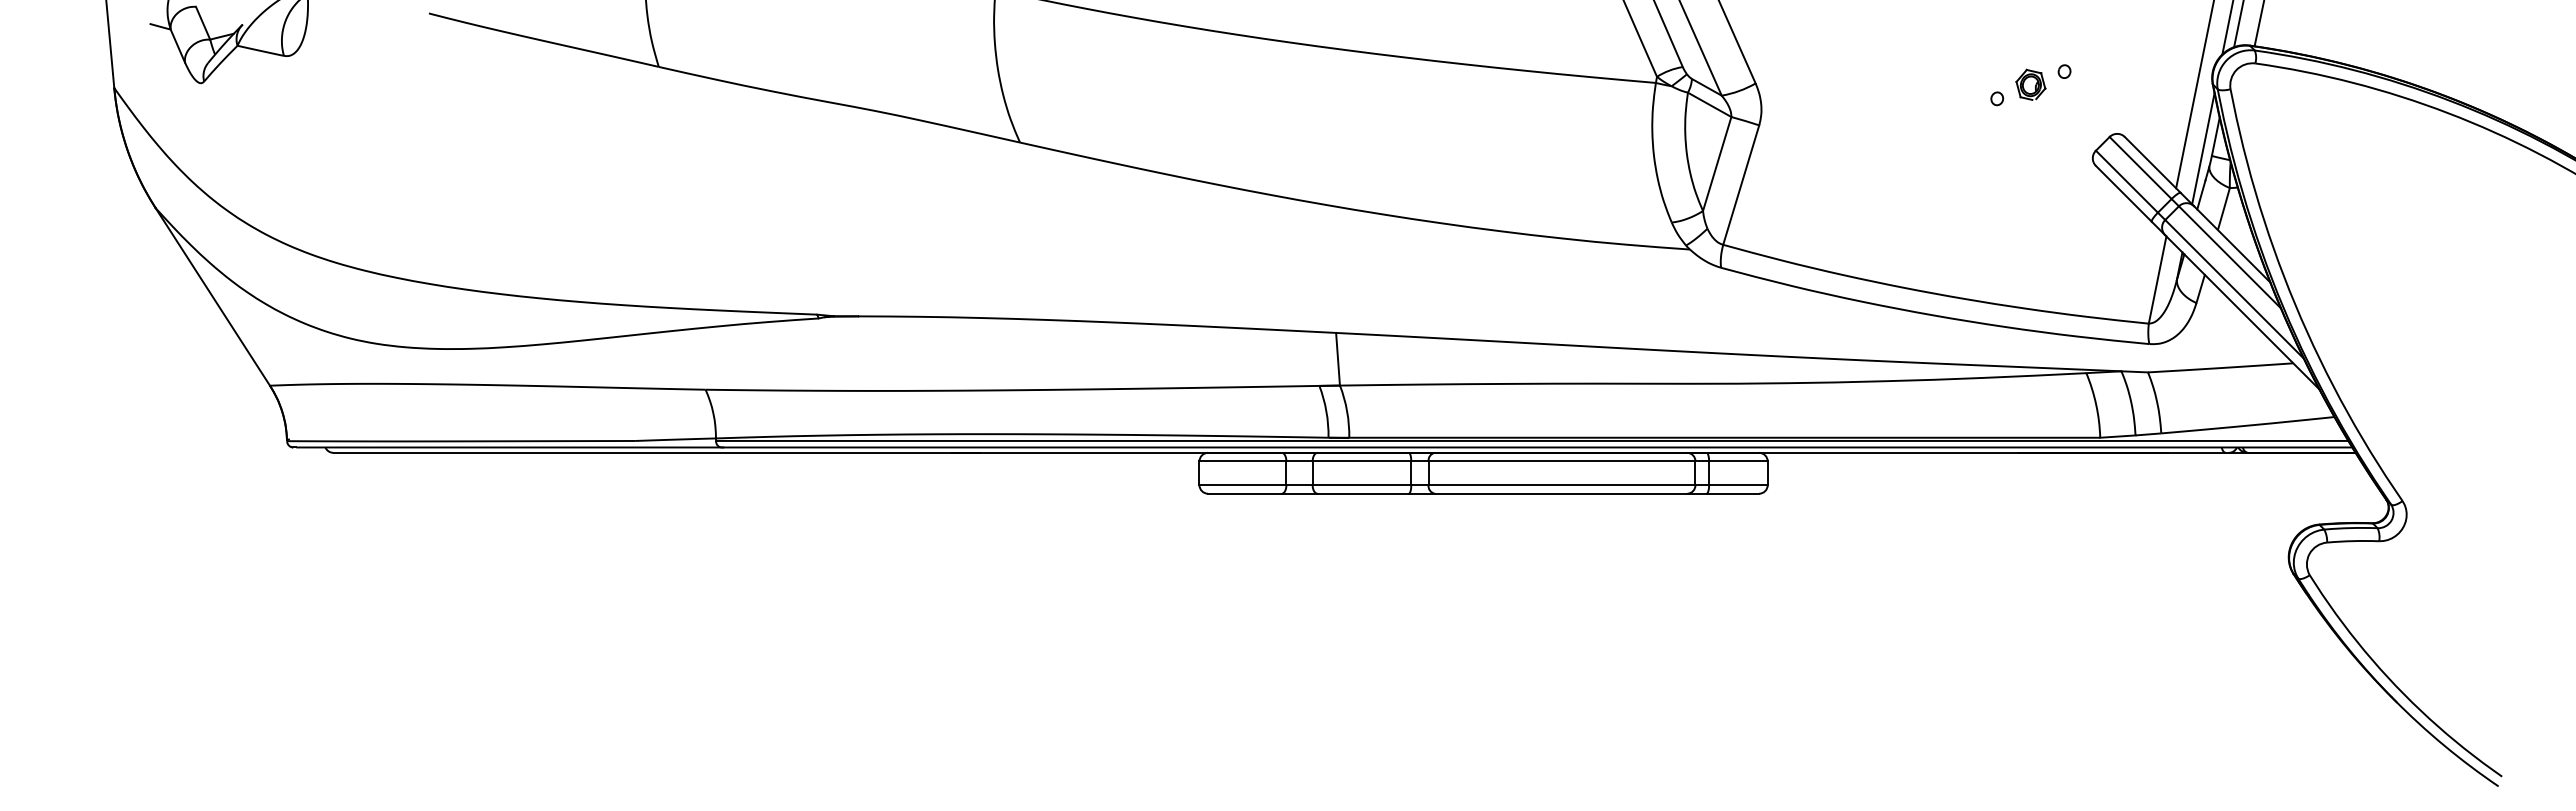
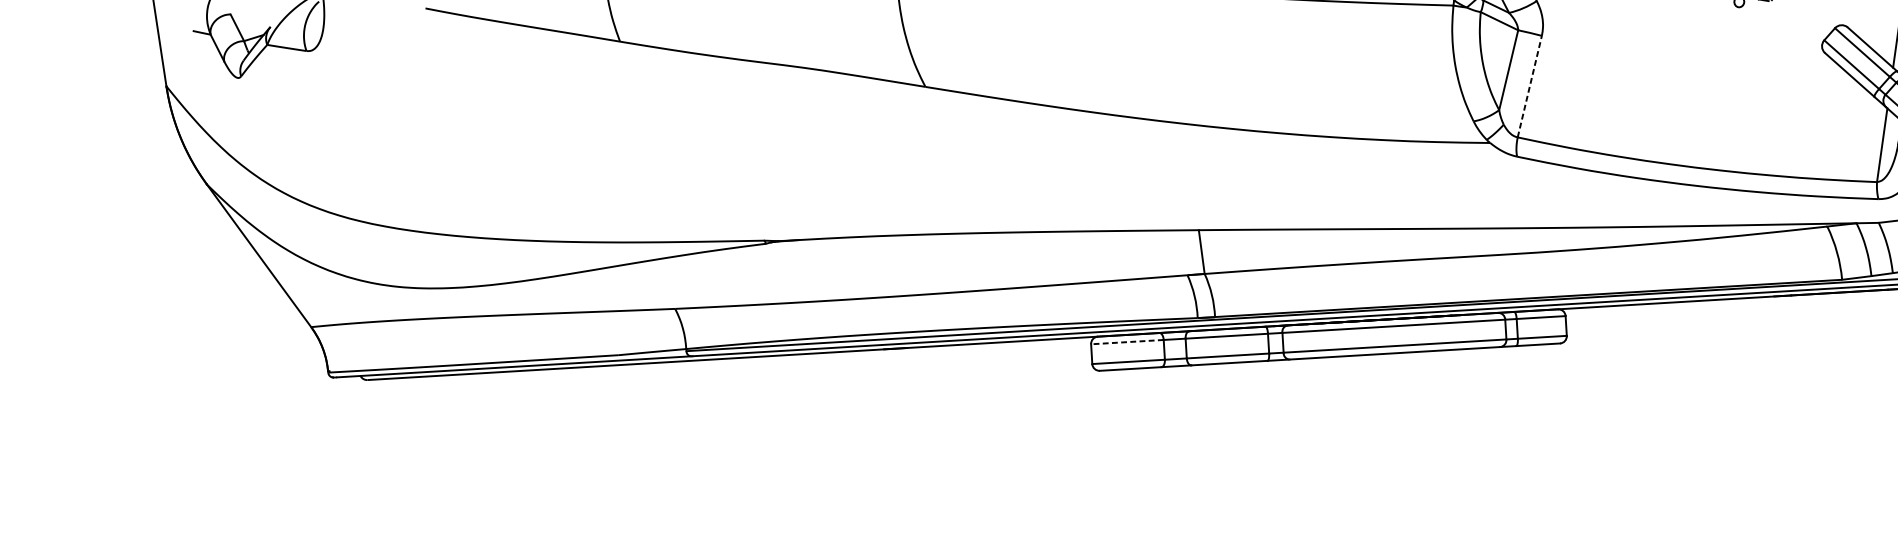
line: (1741, 184) -> (1529, 86), solid -> dashed
line: (1242, 461) -> (1127, 342), solid -> dashed

